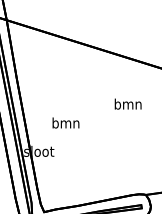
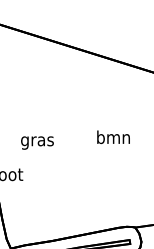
text: (127, 103) -> (112, 136), moved
text: (65, 124) -> (36, 141), bmn -> gras

